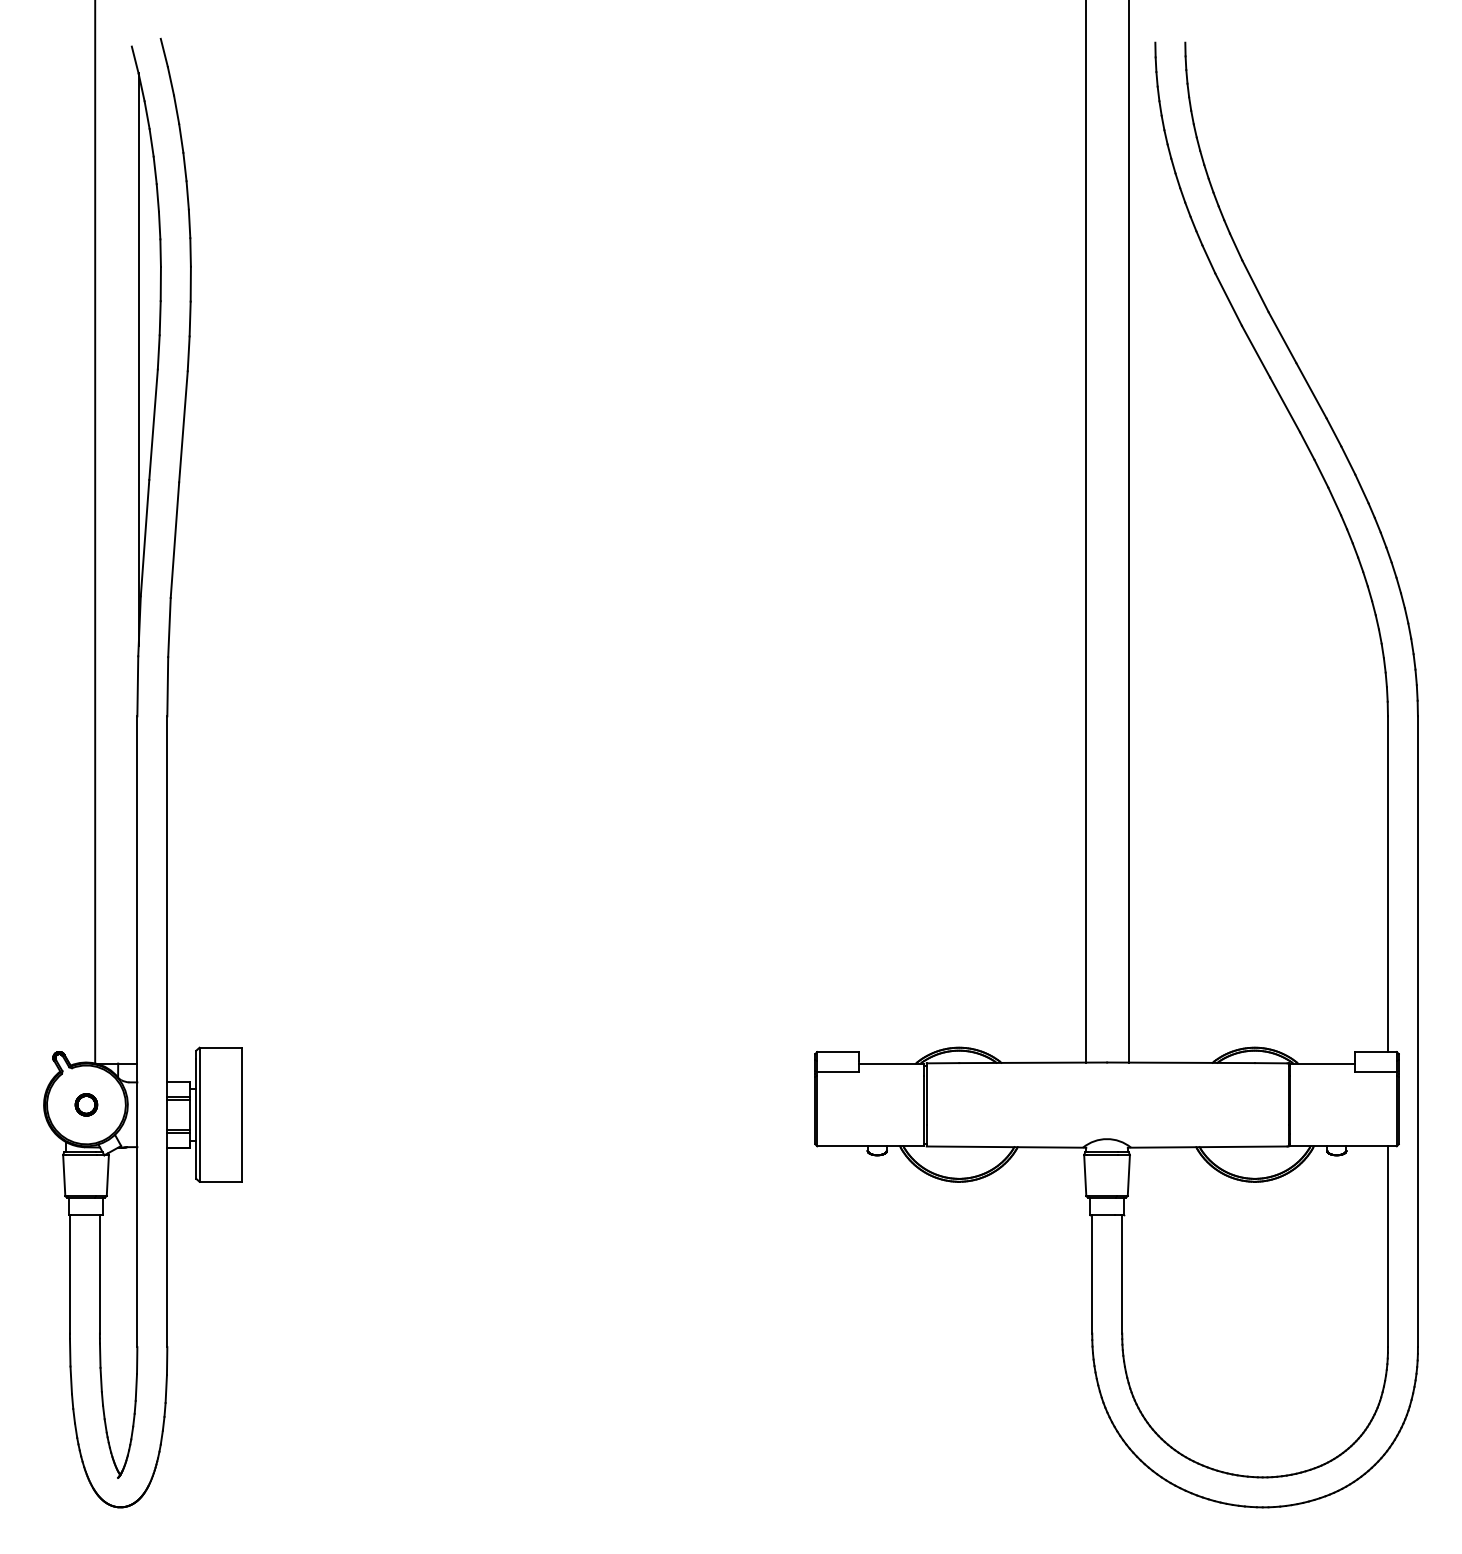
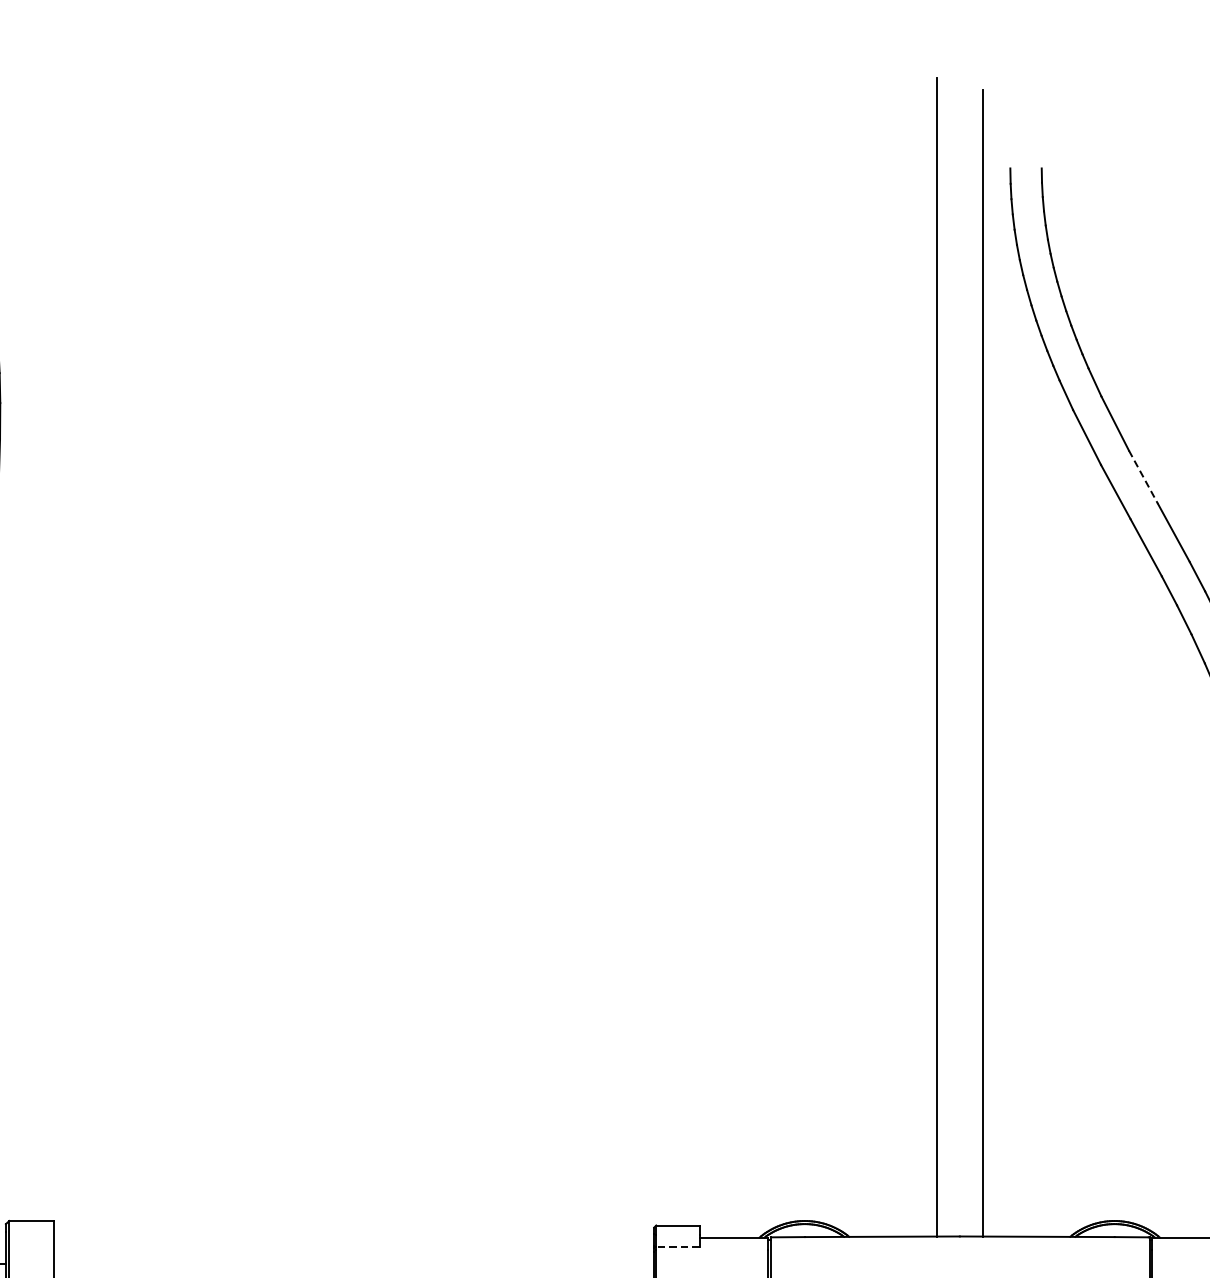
line: (1282, 338) -> (1143, 478), solid -> dashed
line: (837, 1072) -> (677, 1246), solid -> dashed

